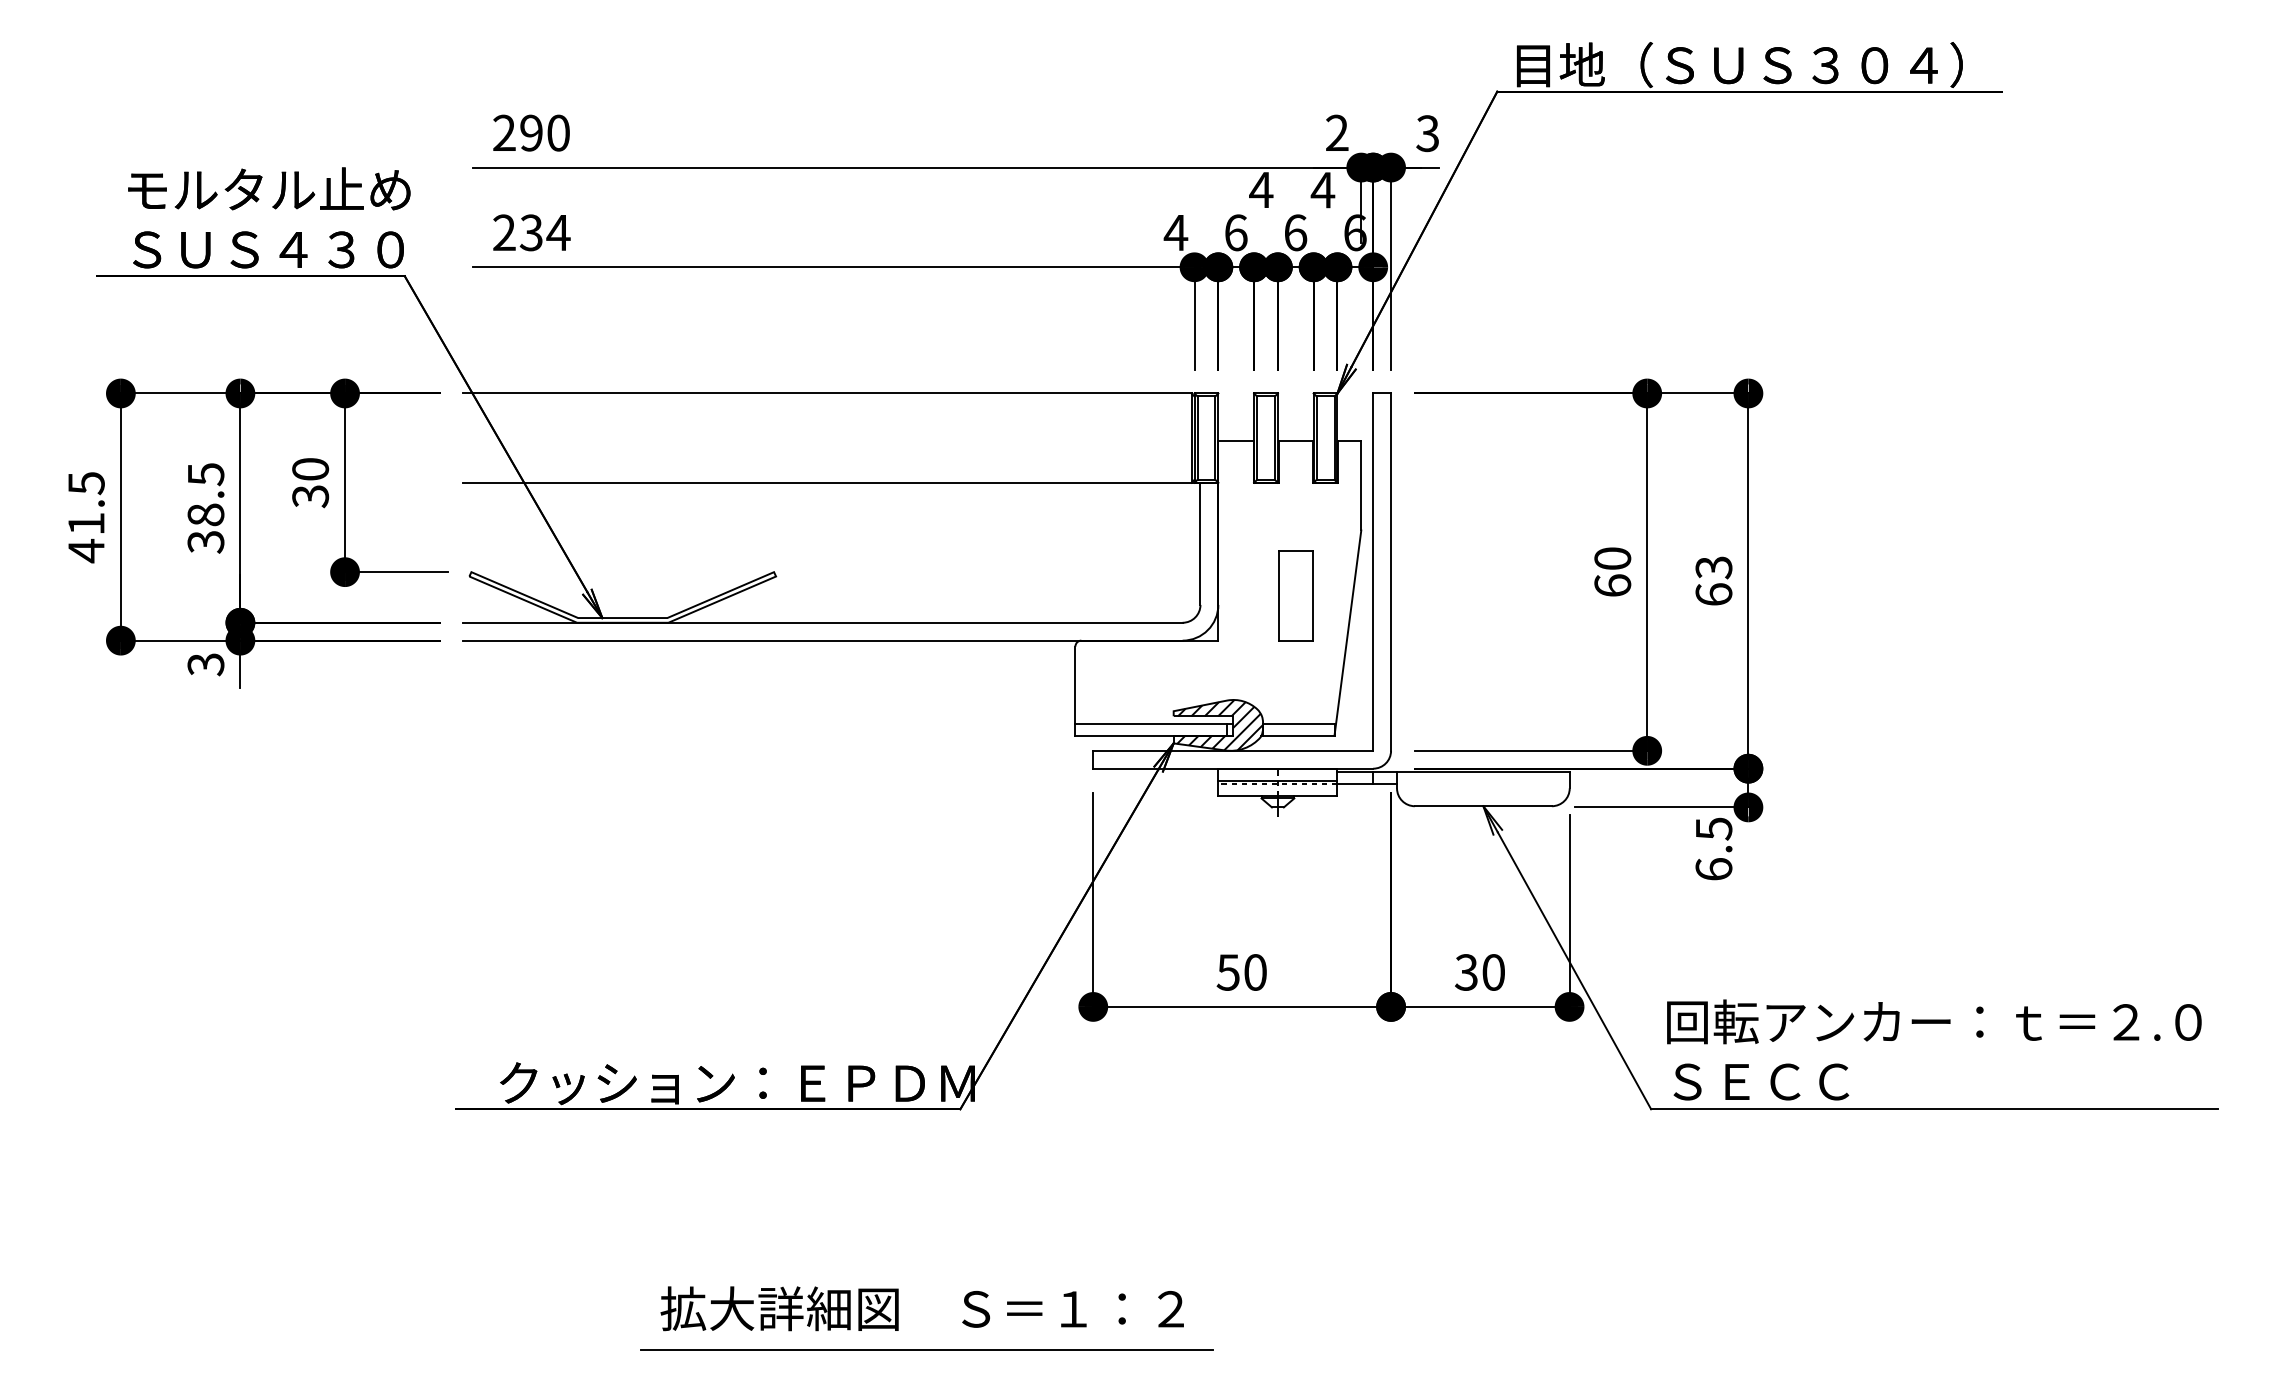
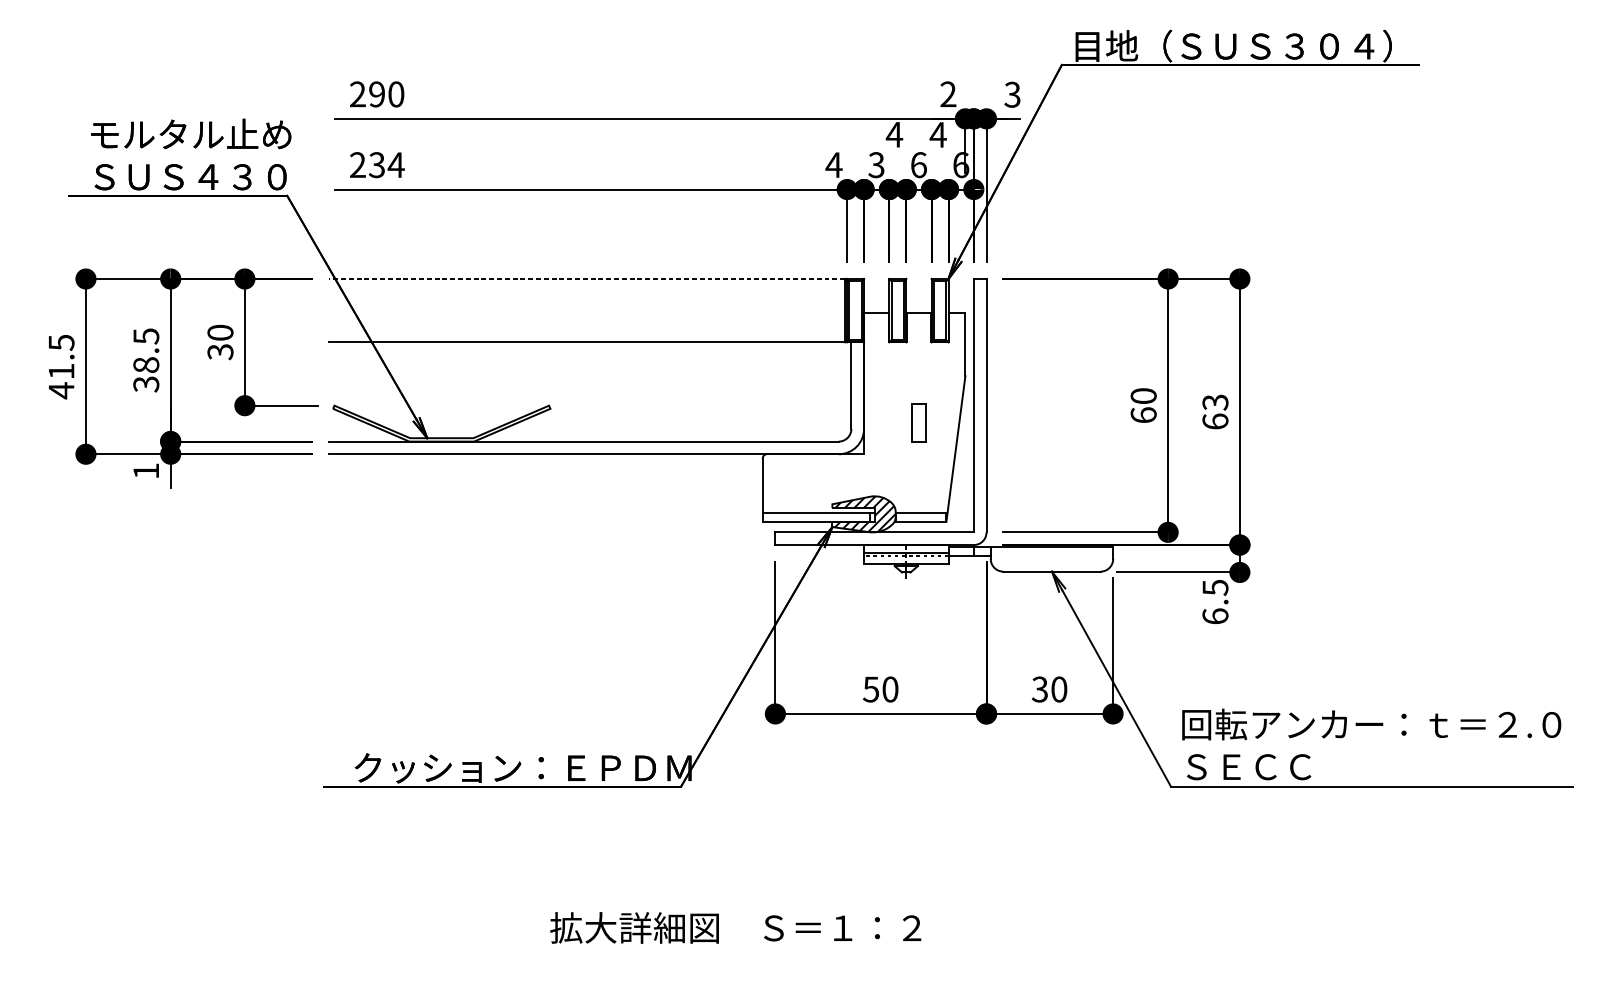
text: (1235, 232) -> (876, 164), 6 -> 3
line: (826, 393) -> (586, 279), solid -> dashed
part: (1295, 595) -> (918, 422), size x0.6
text: (205, 664) -> (145, 471), 3 -> 1
text: (921, 1308) -> (735, 927), moved
line: (927, 1350) -> (657, 957), removed

